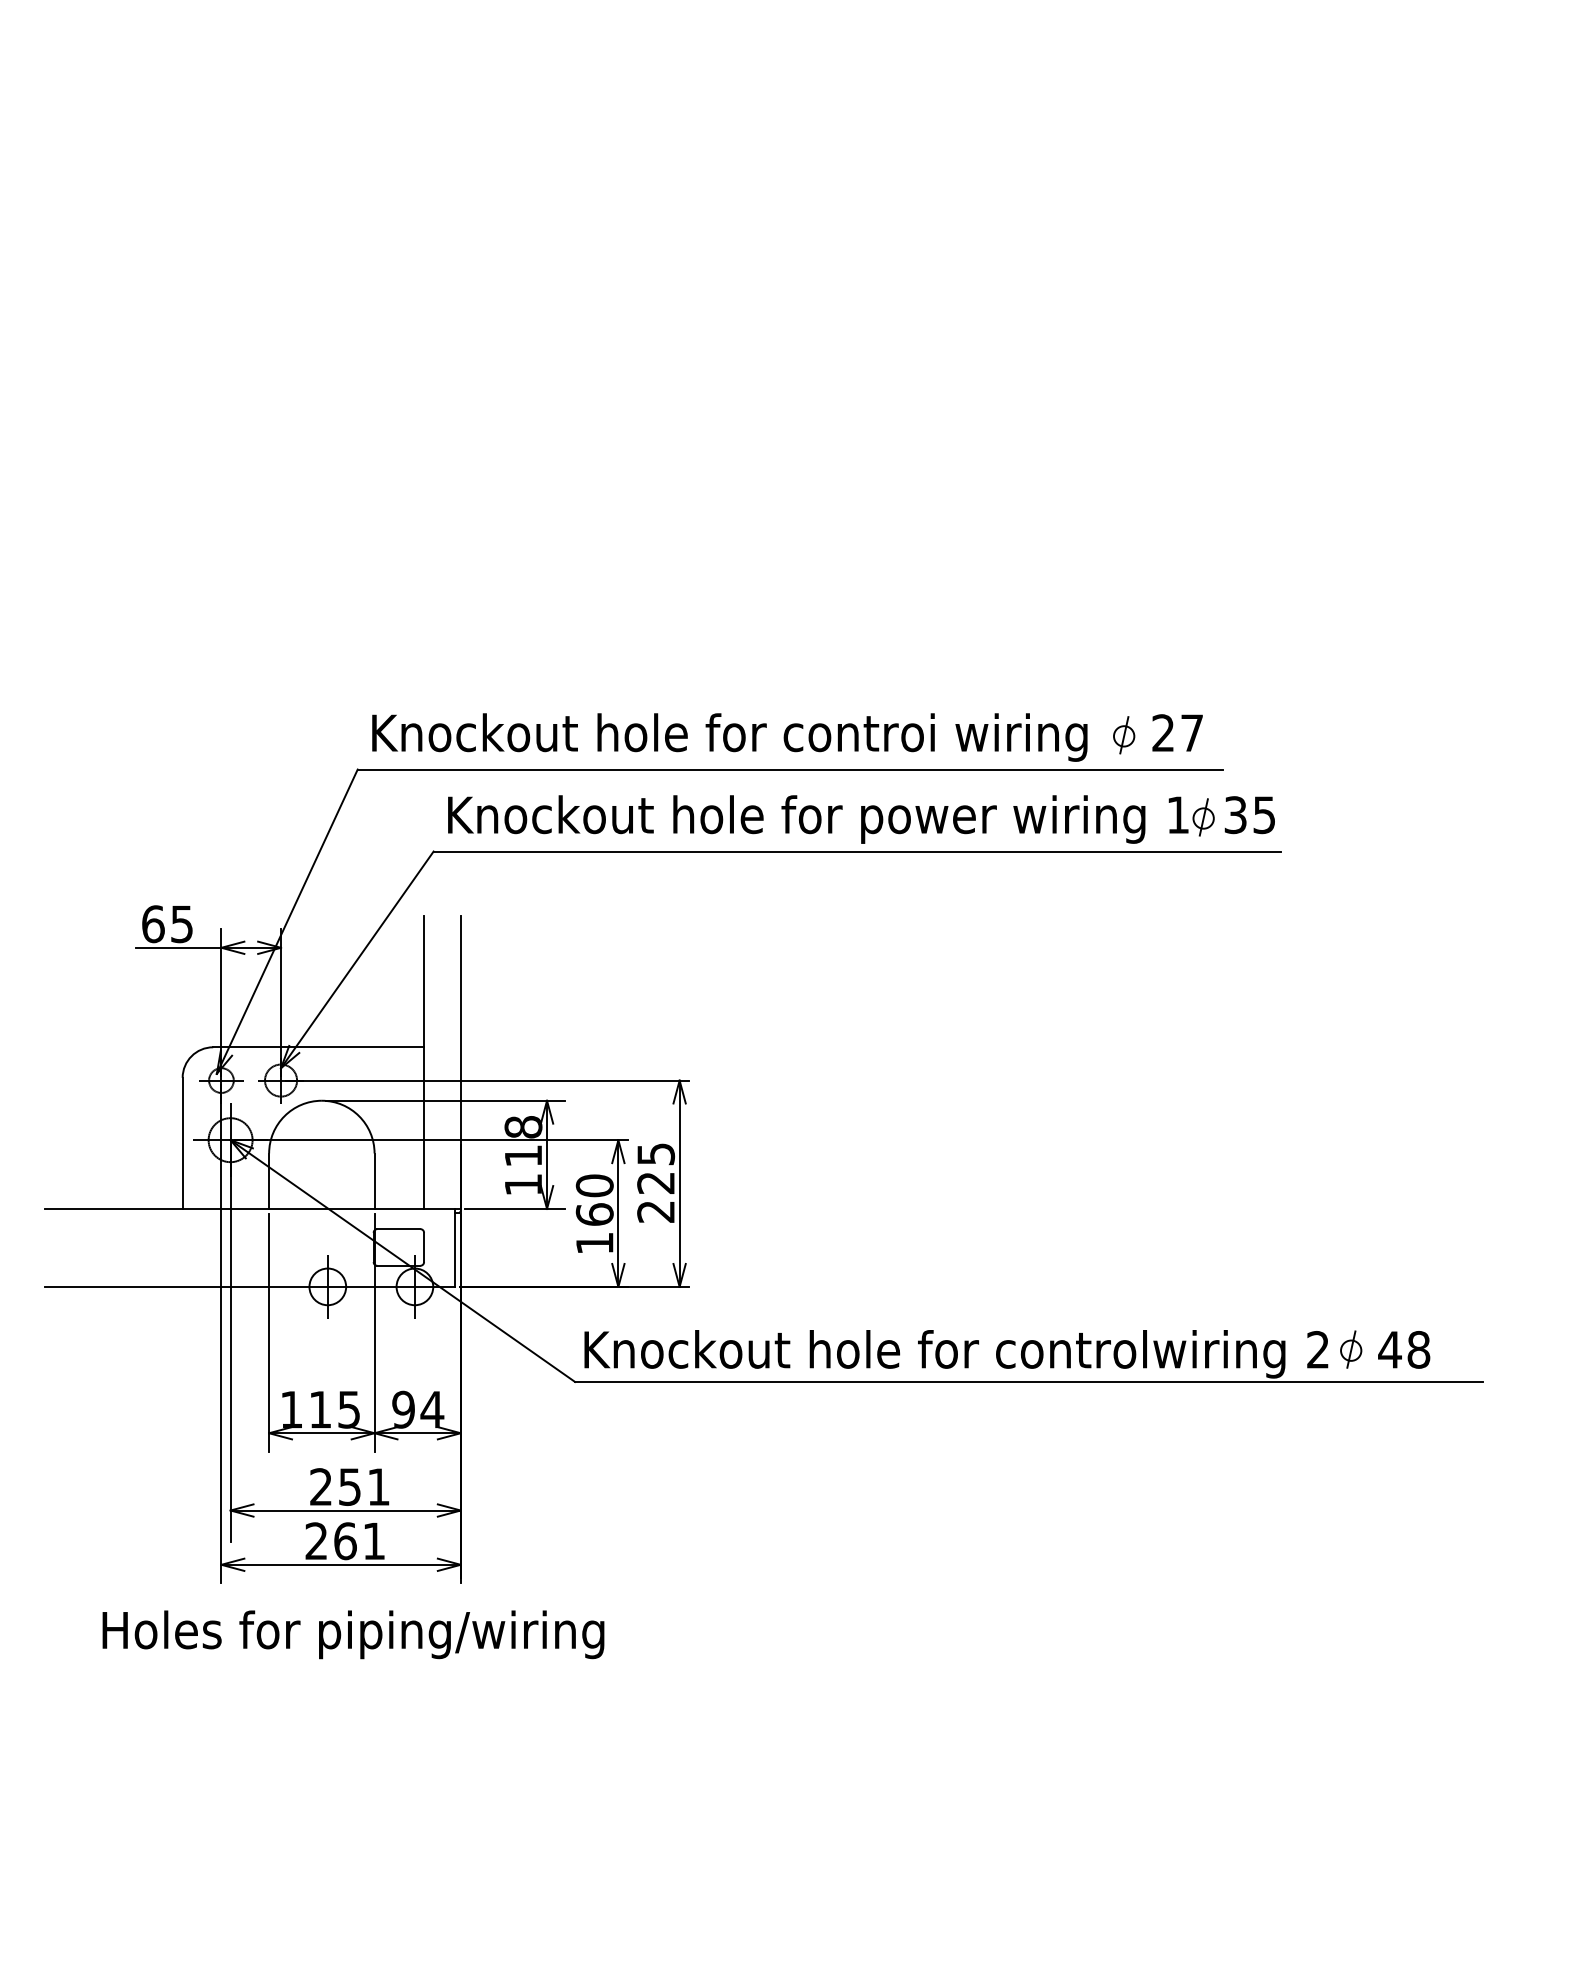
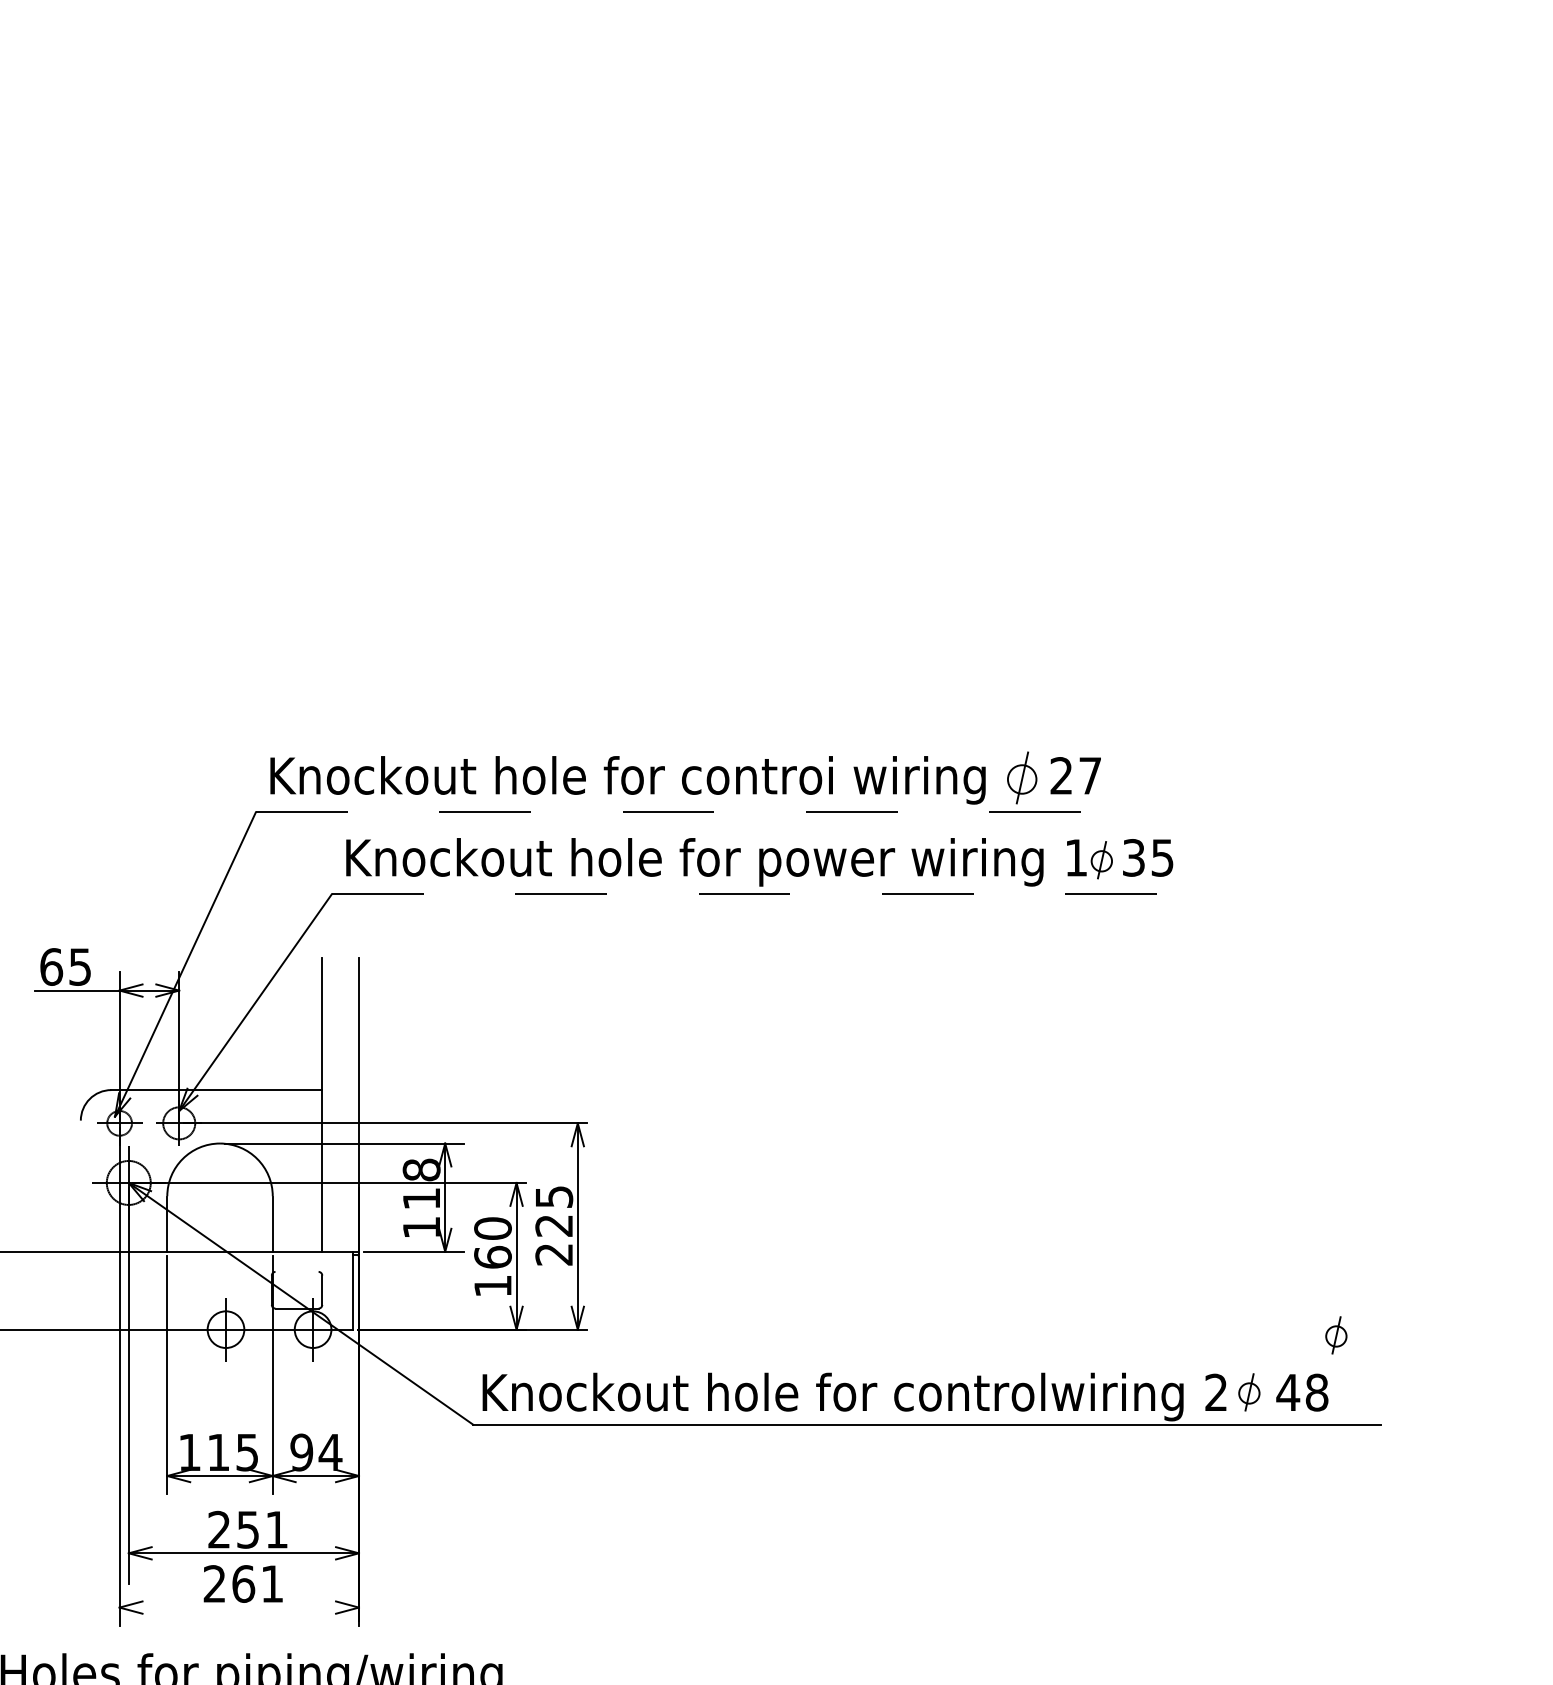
part: (1124, 735) -> (1022, 778), size x1.4
line: (790, 769) -> (688, 812), solid -> dashed
line: (857, 851) -> (755, 894), solid -> dashed
line: (182, 1142) -> (80, 1185), removed
line: (398, 1229) -> (296, 1272), removed
part: (1438, 1292) -> (1336, 1335), added
line: (340, 1564) -> (238, 1607), removed

